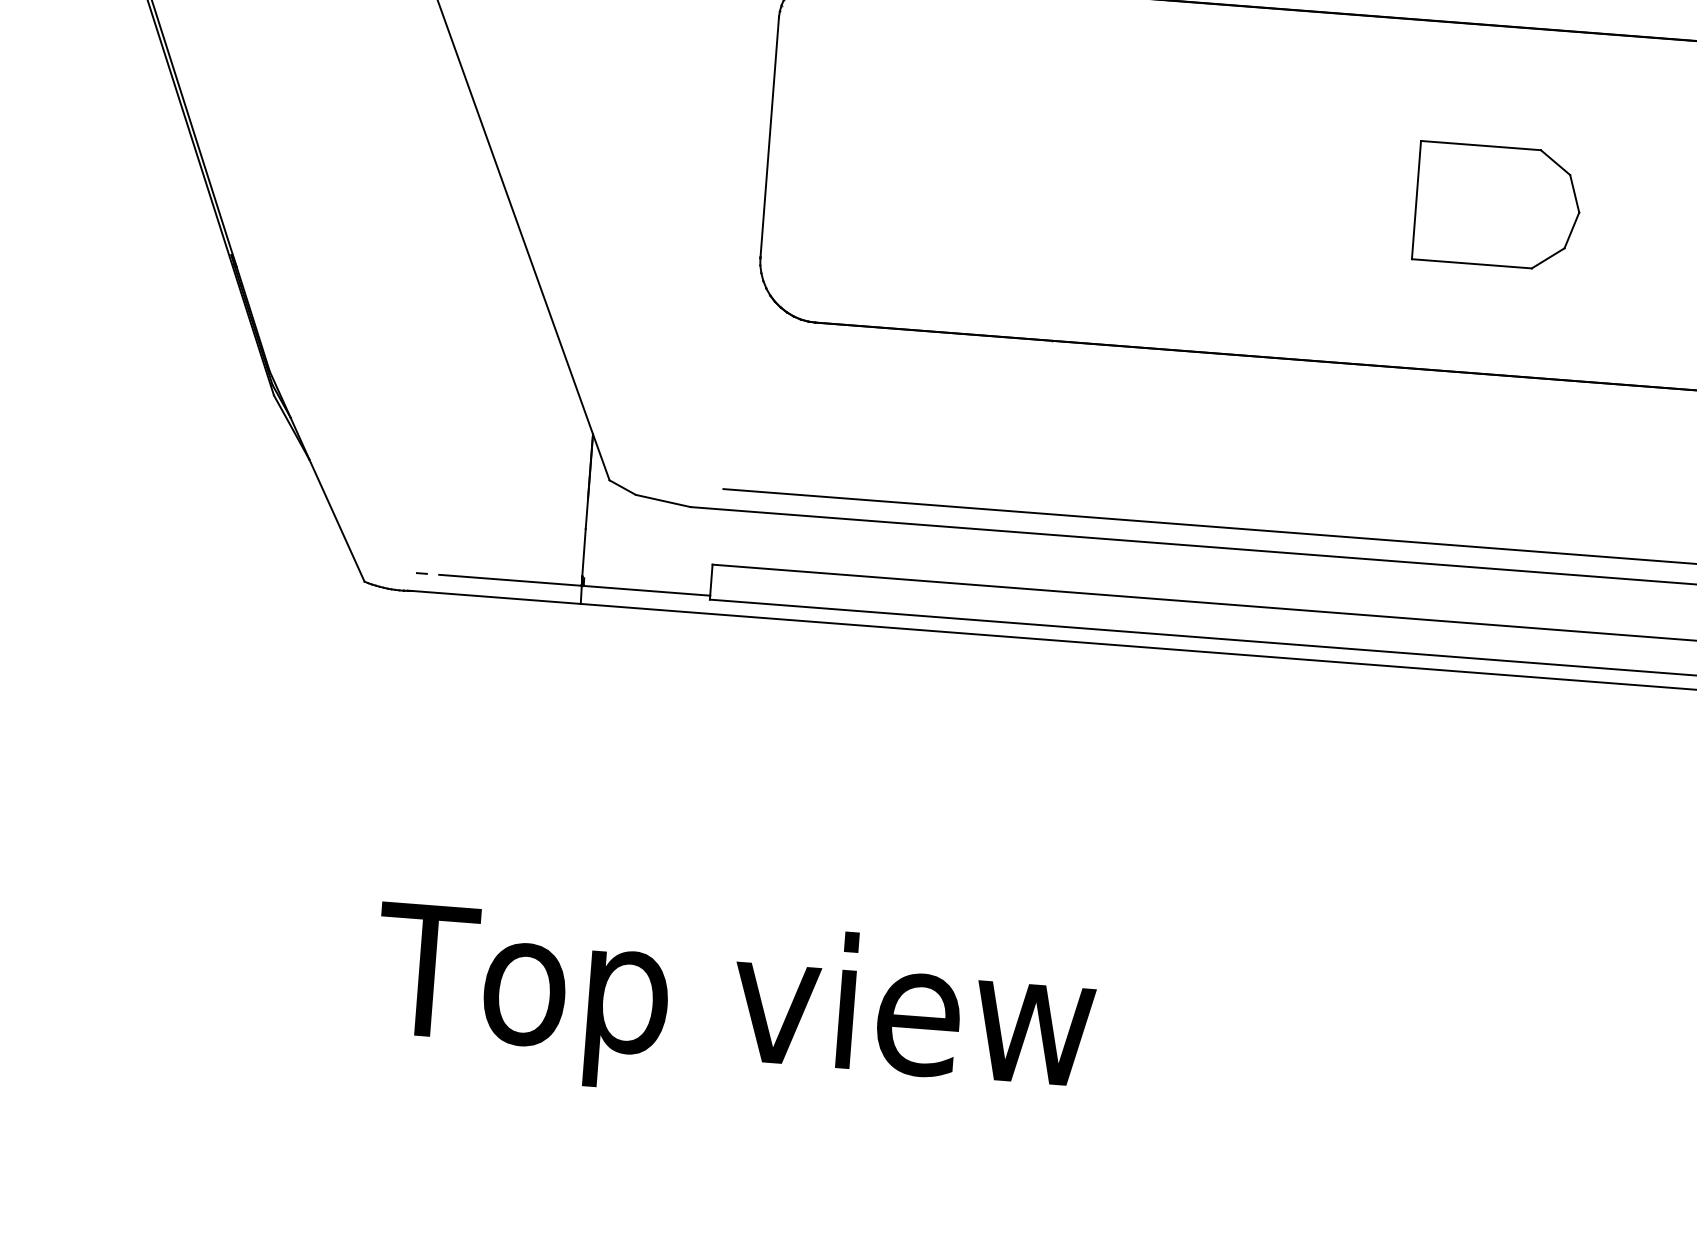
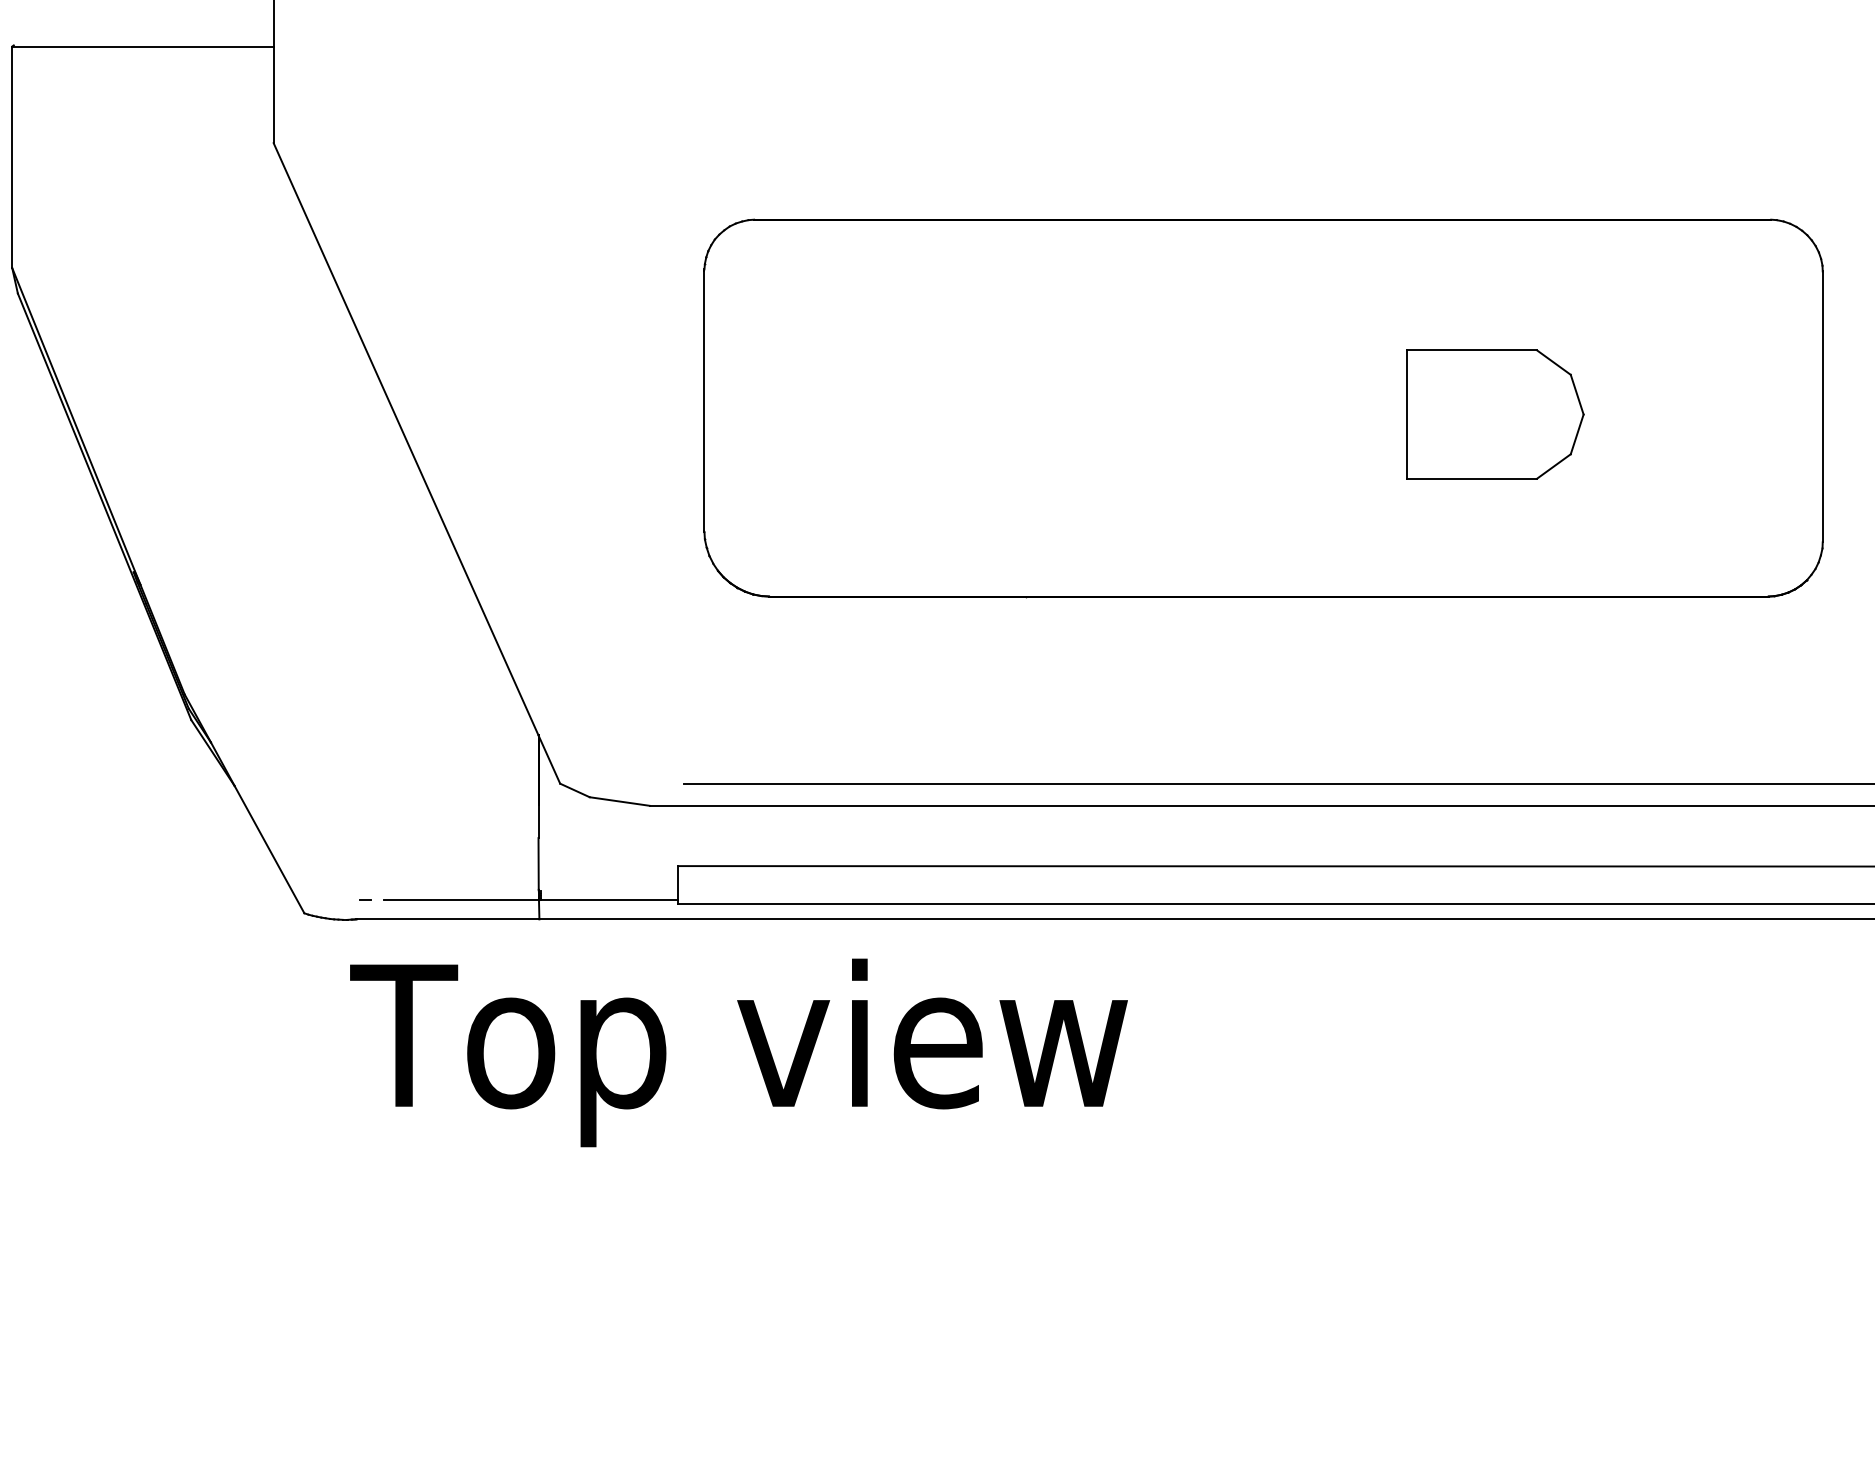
text: (734, 1009) -> (738, 1052), moved

